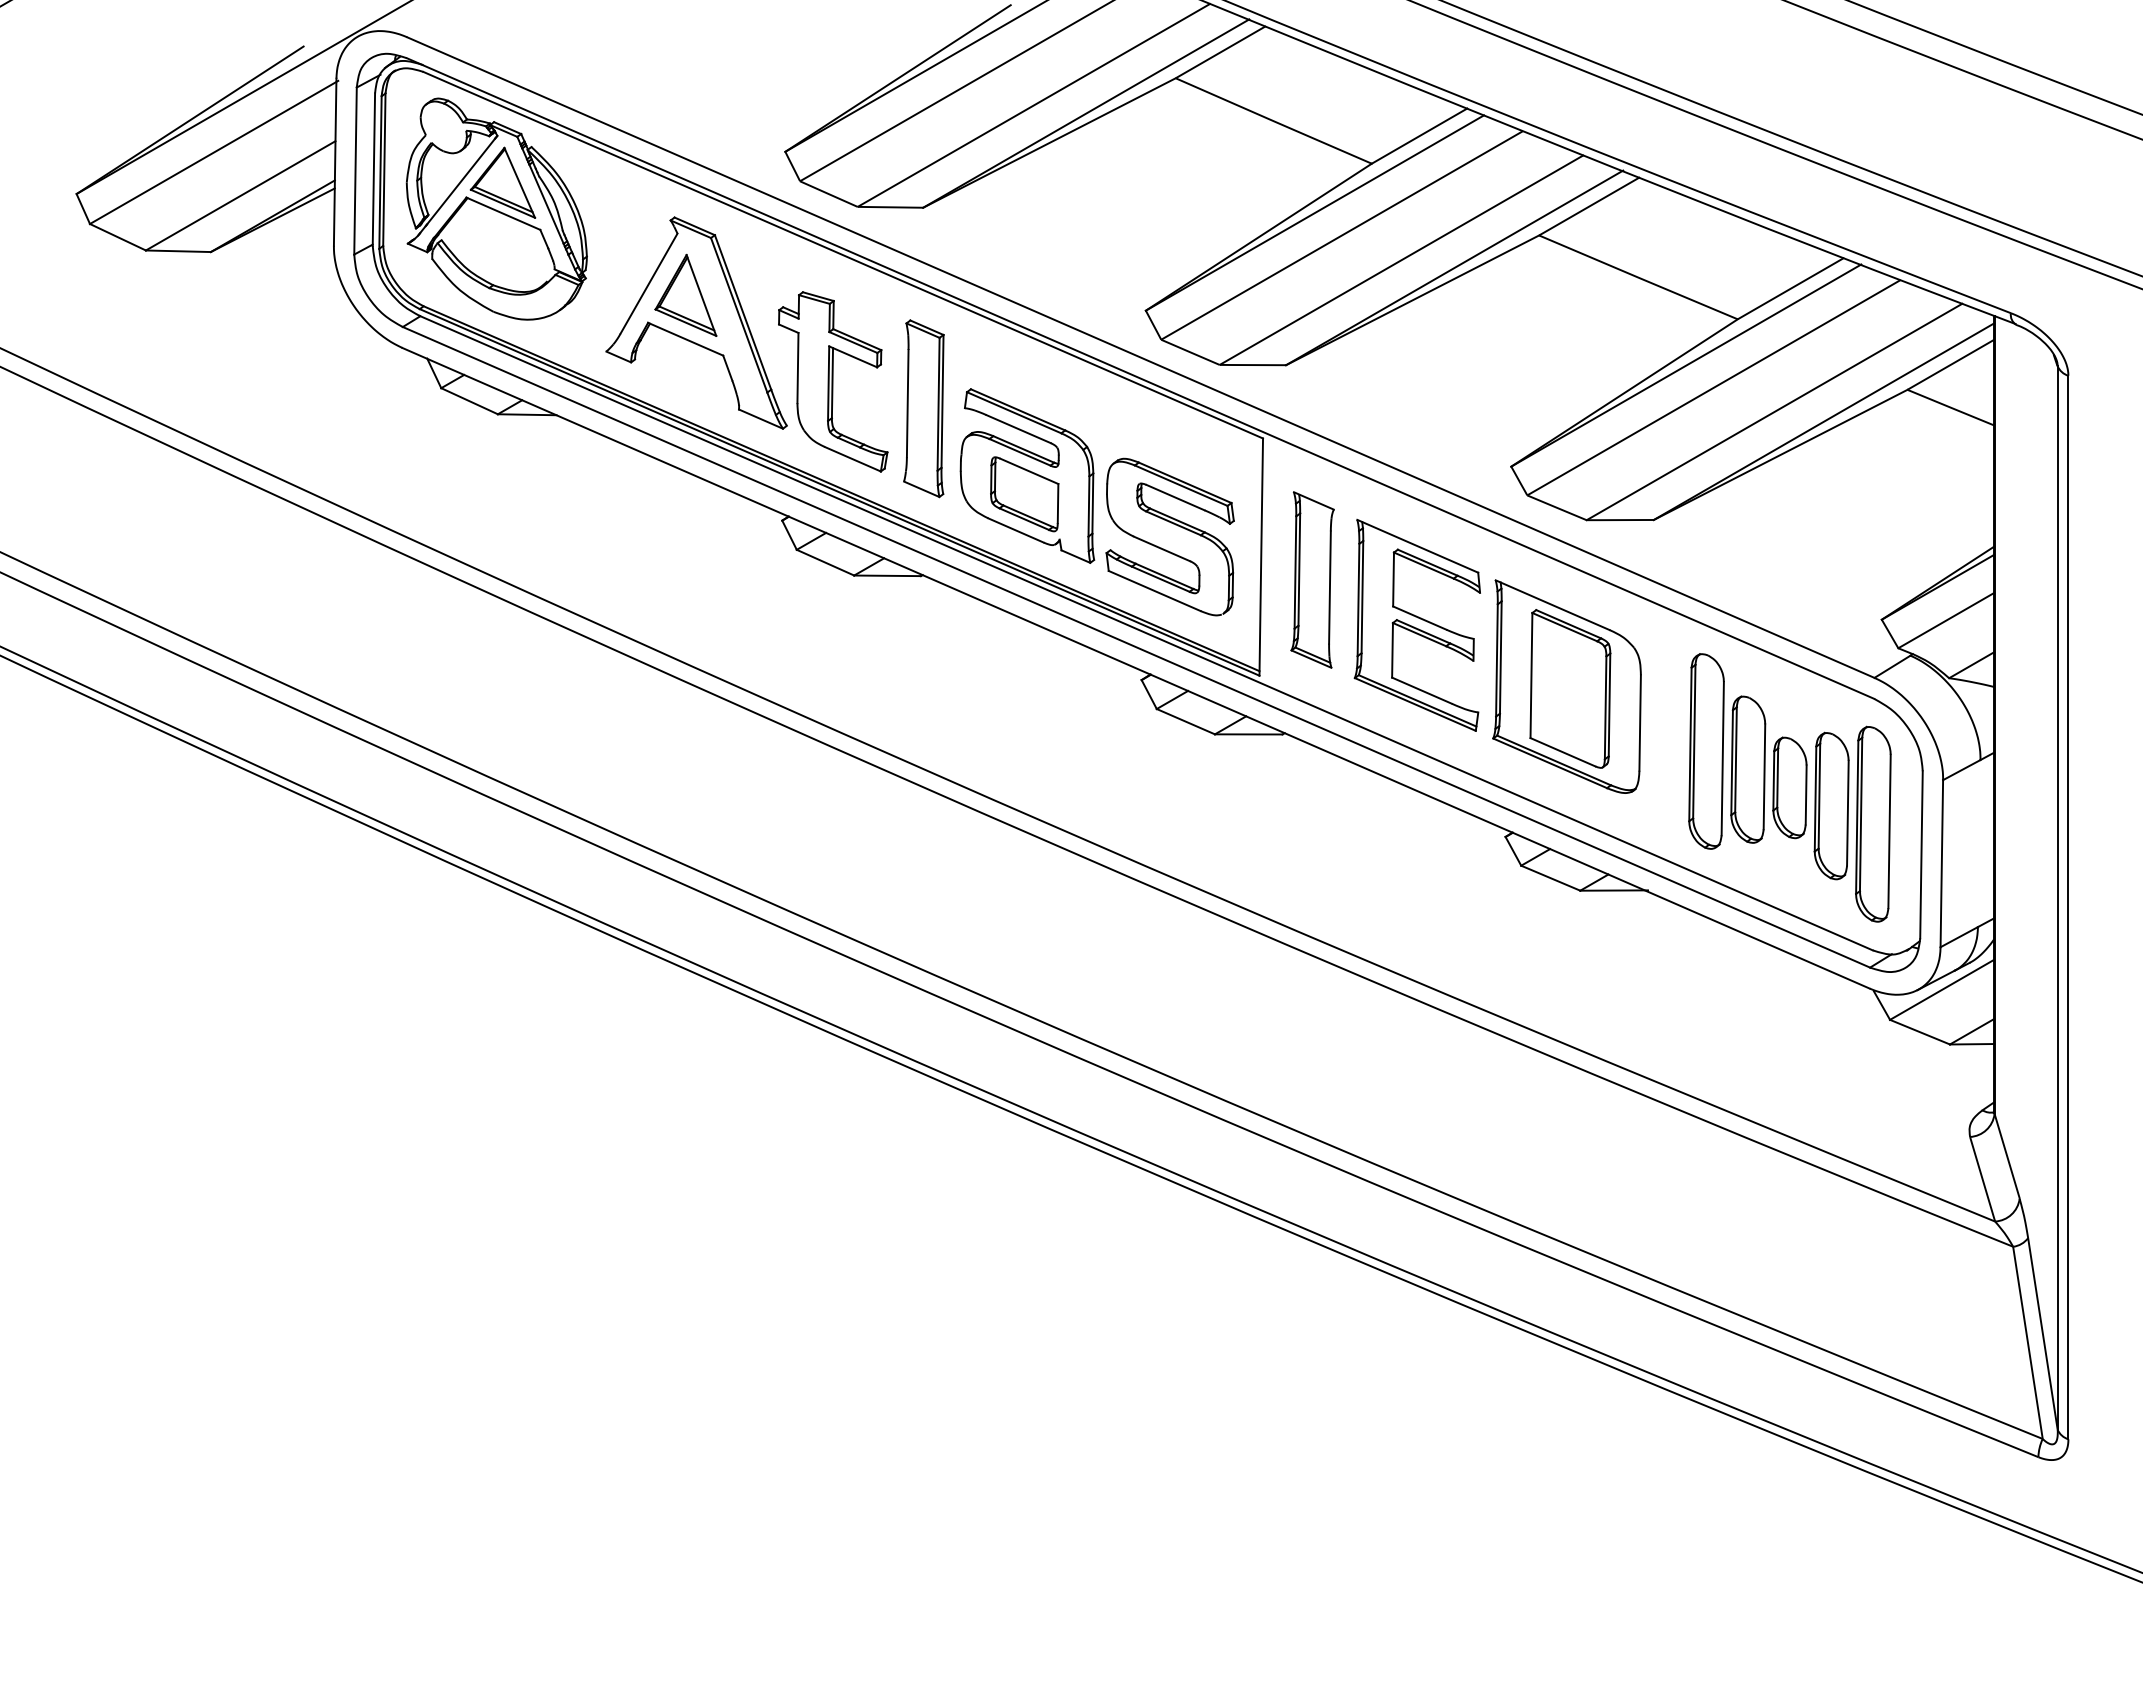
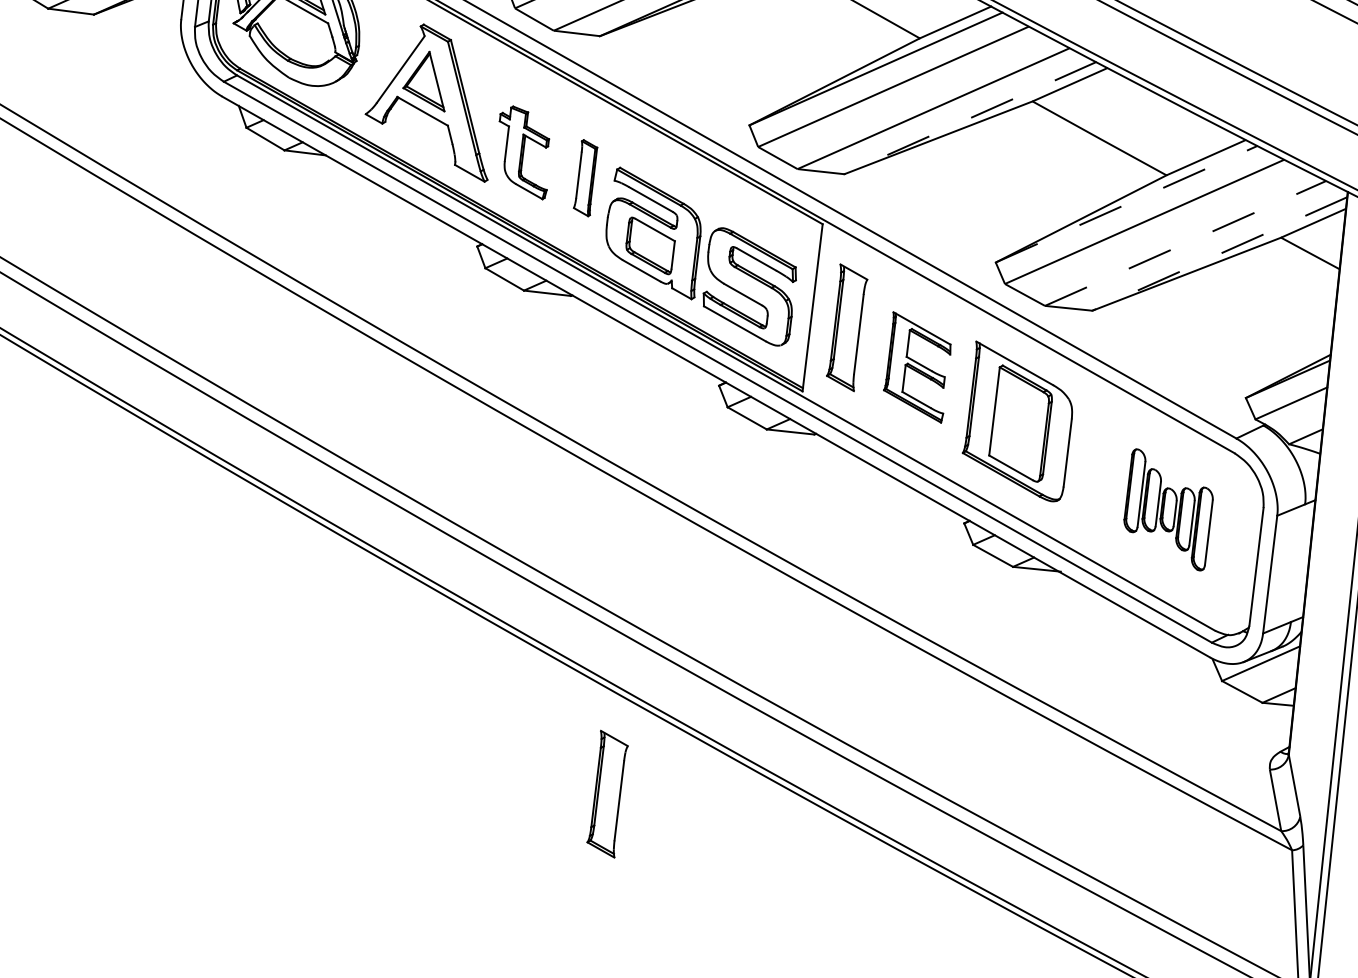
line: (1454, 267) -> (970, 117), solid -> dashed
line: (1686, 365) -> (1126, 204), solid -> dashed
part: (833, 381) -> (523, 152), size x0.7
part: (923, 408) -> (585, 177), size x0.6
line: (1774, 411) -> (1185, 243), solid -> dashed
line: (1824, 421) -> (1220, 253), solid -> dashed
part: (1416, 624) -> (917, 366), size x0.7
part: (1789, 787) -> (1168, 509), size x0.6
part: (1045, 1268) -> (607, 793), added

